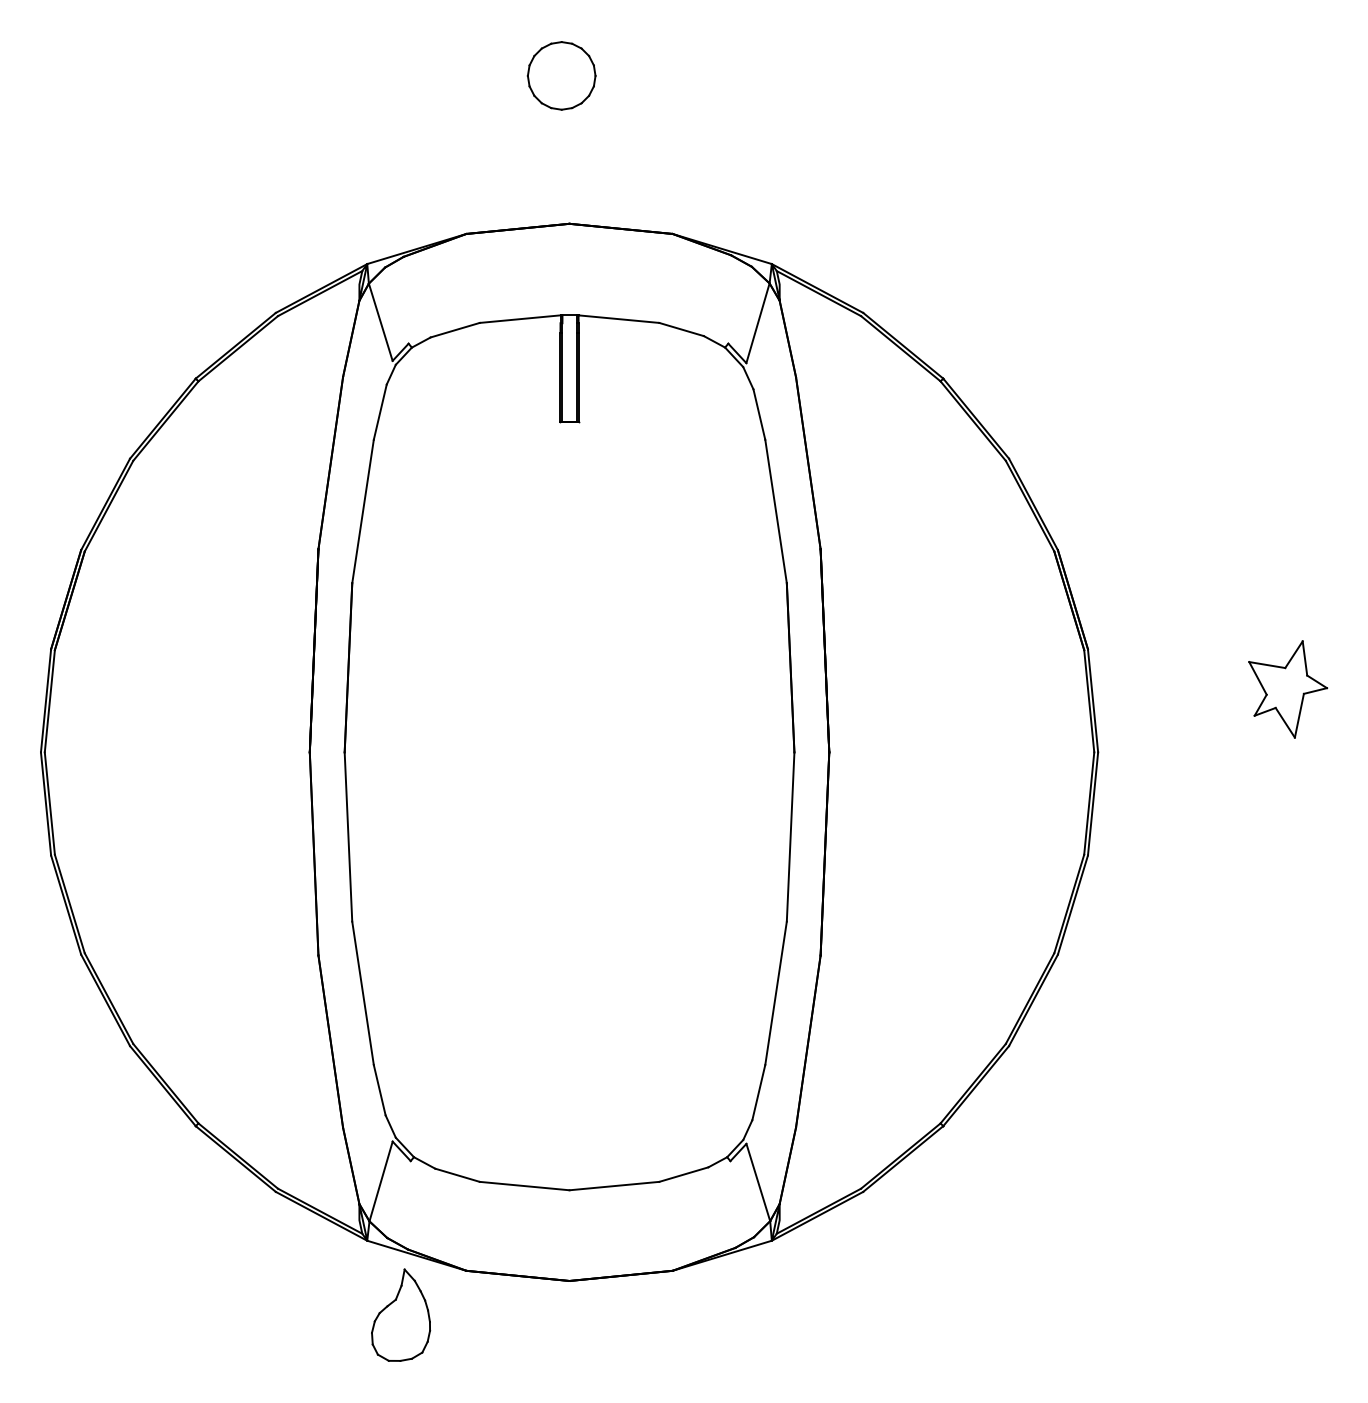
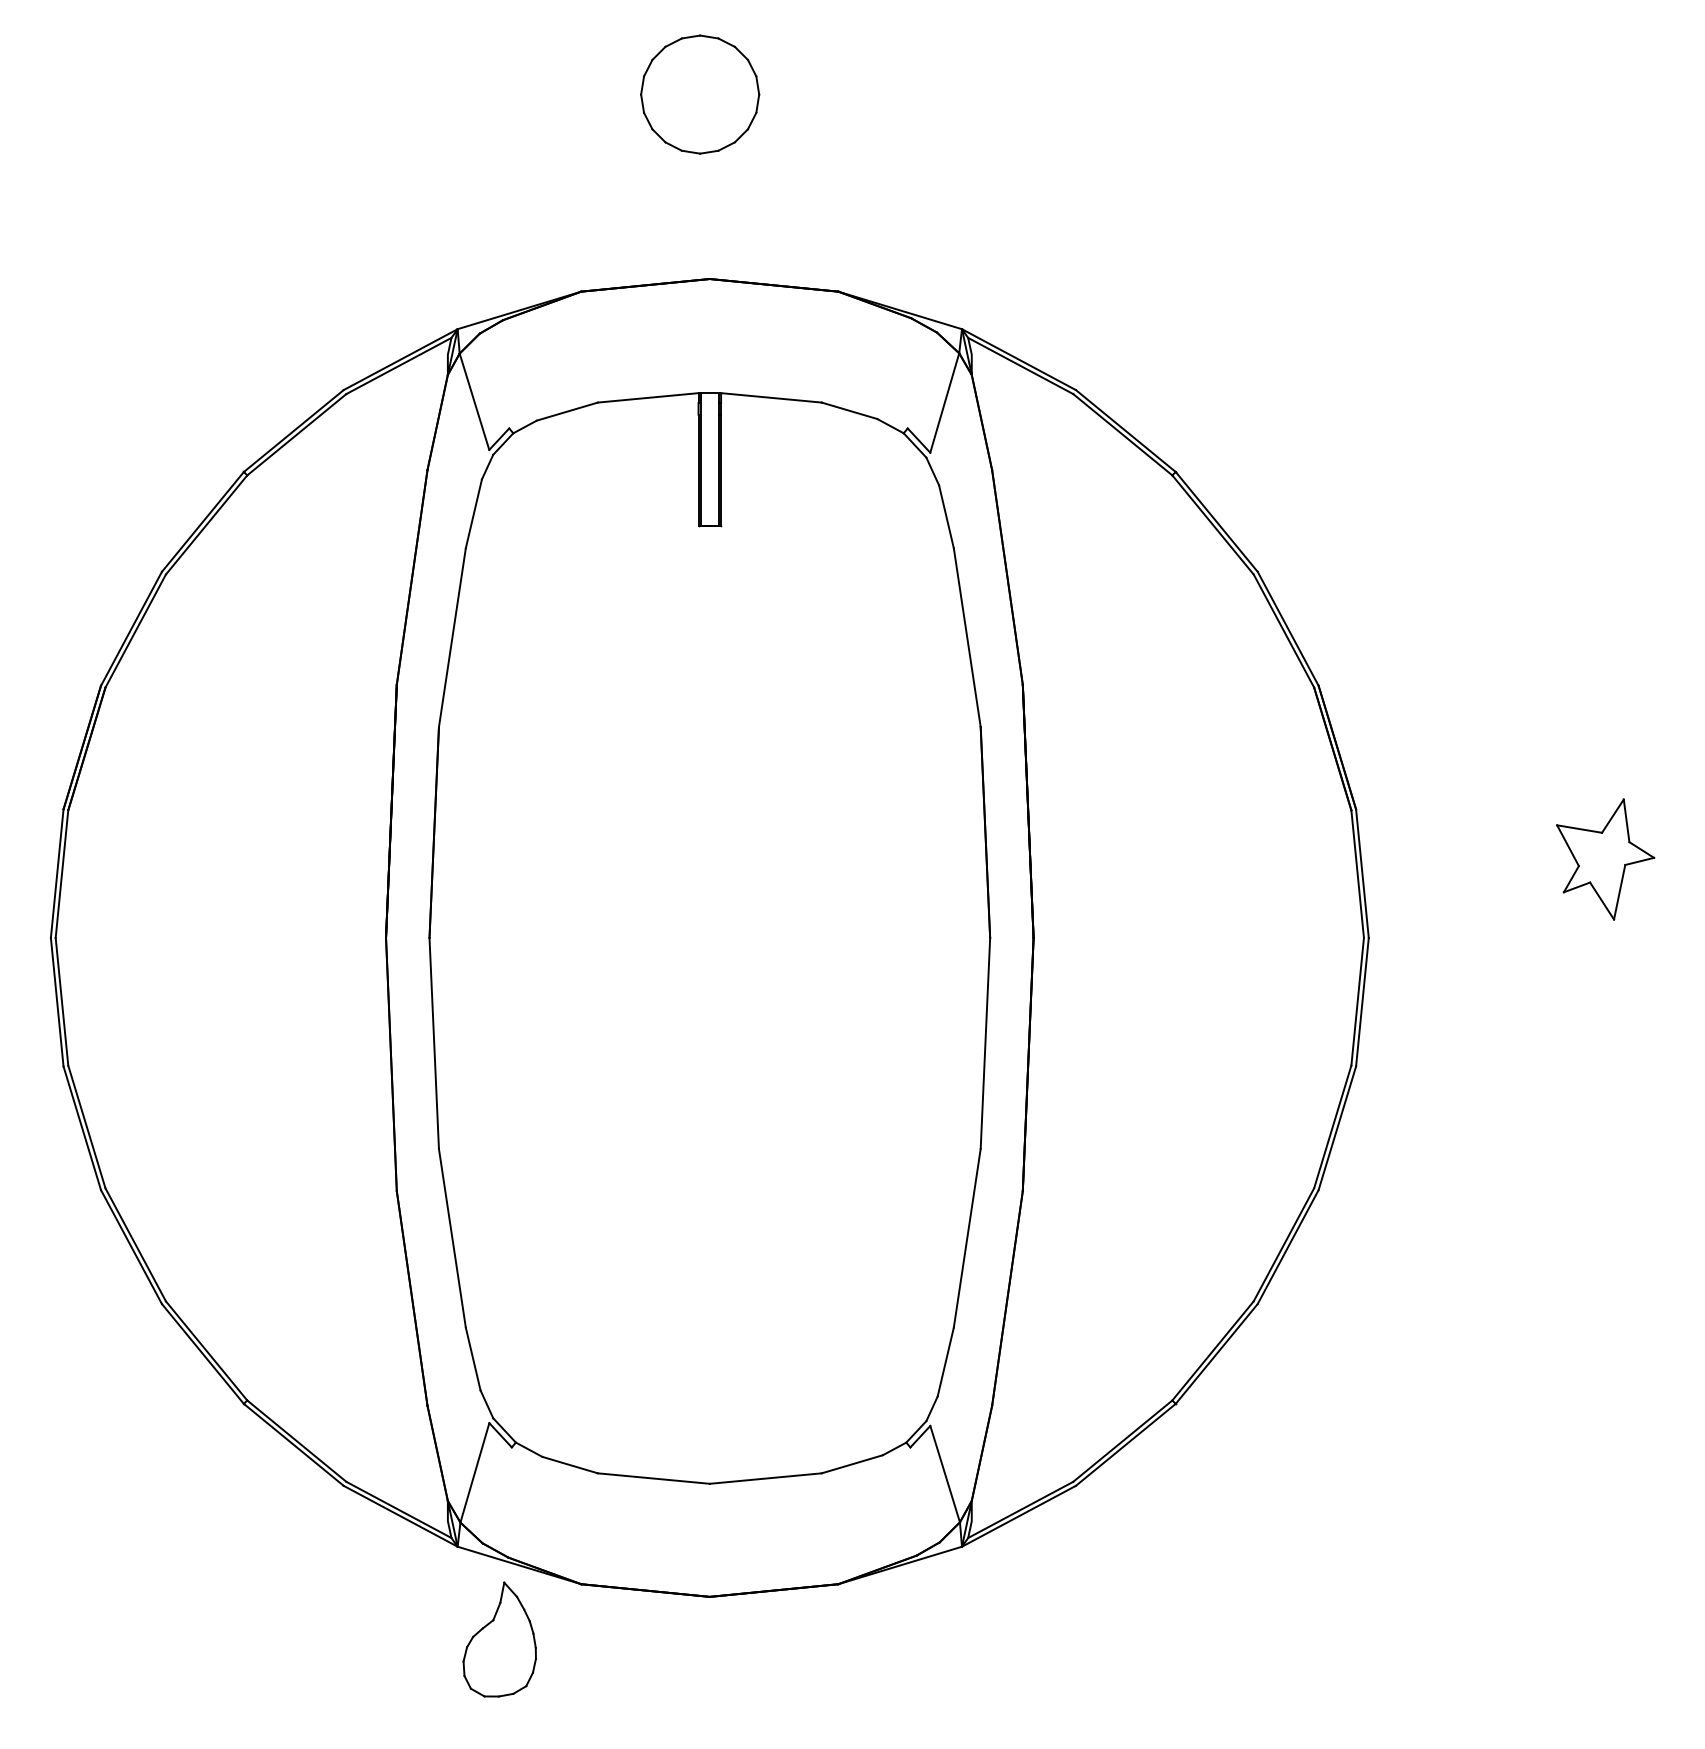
part: (561, 75) -> (699, 94), size x1.4

